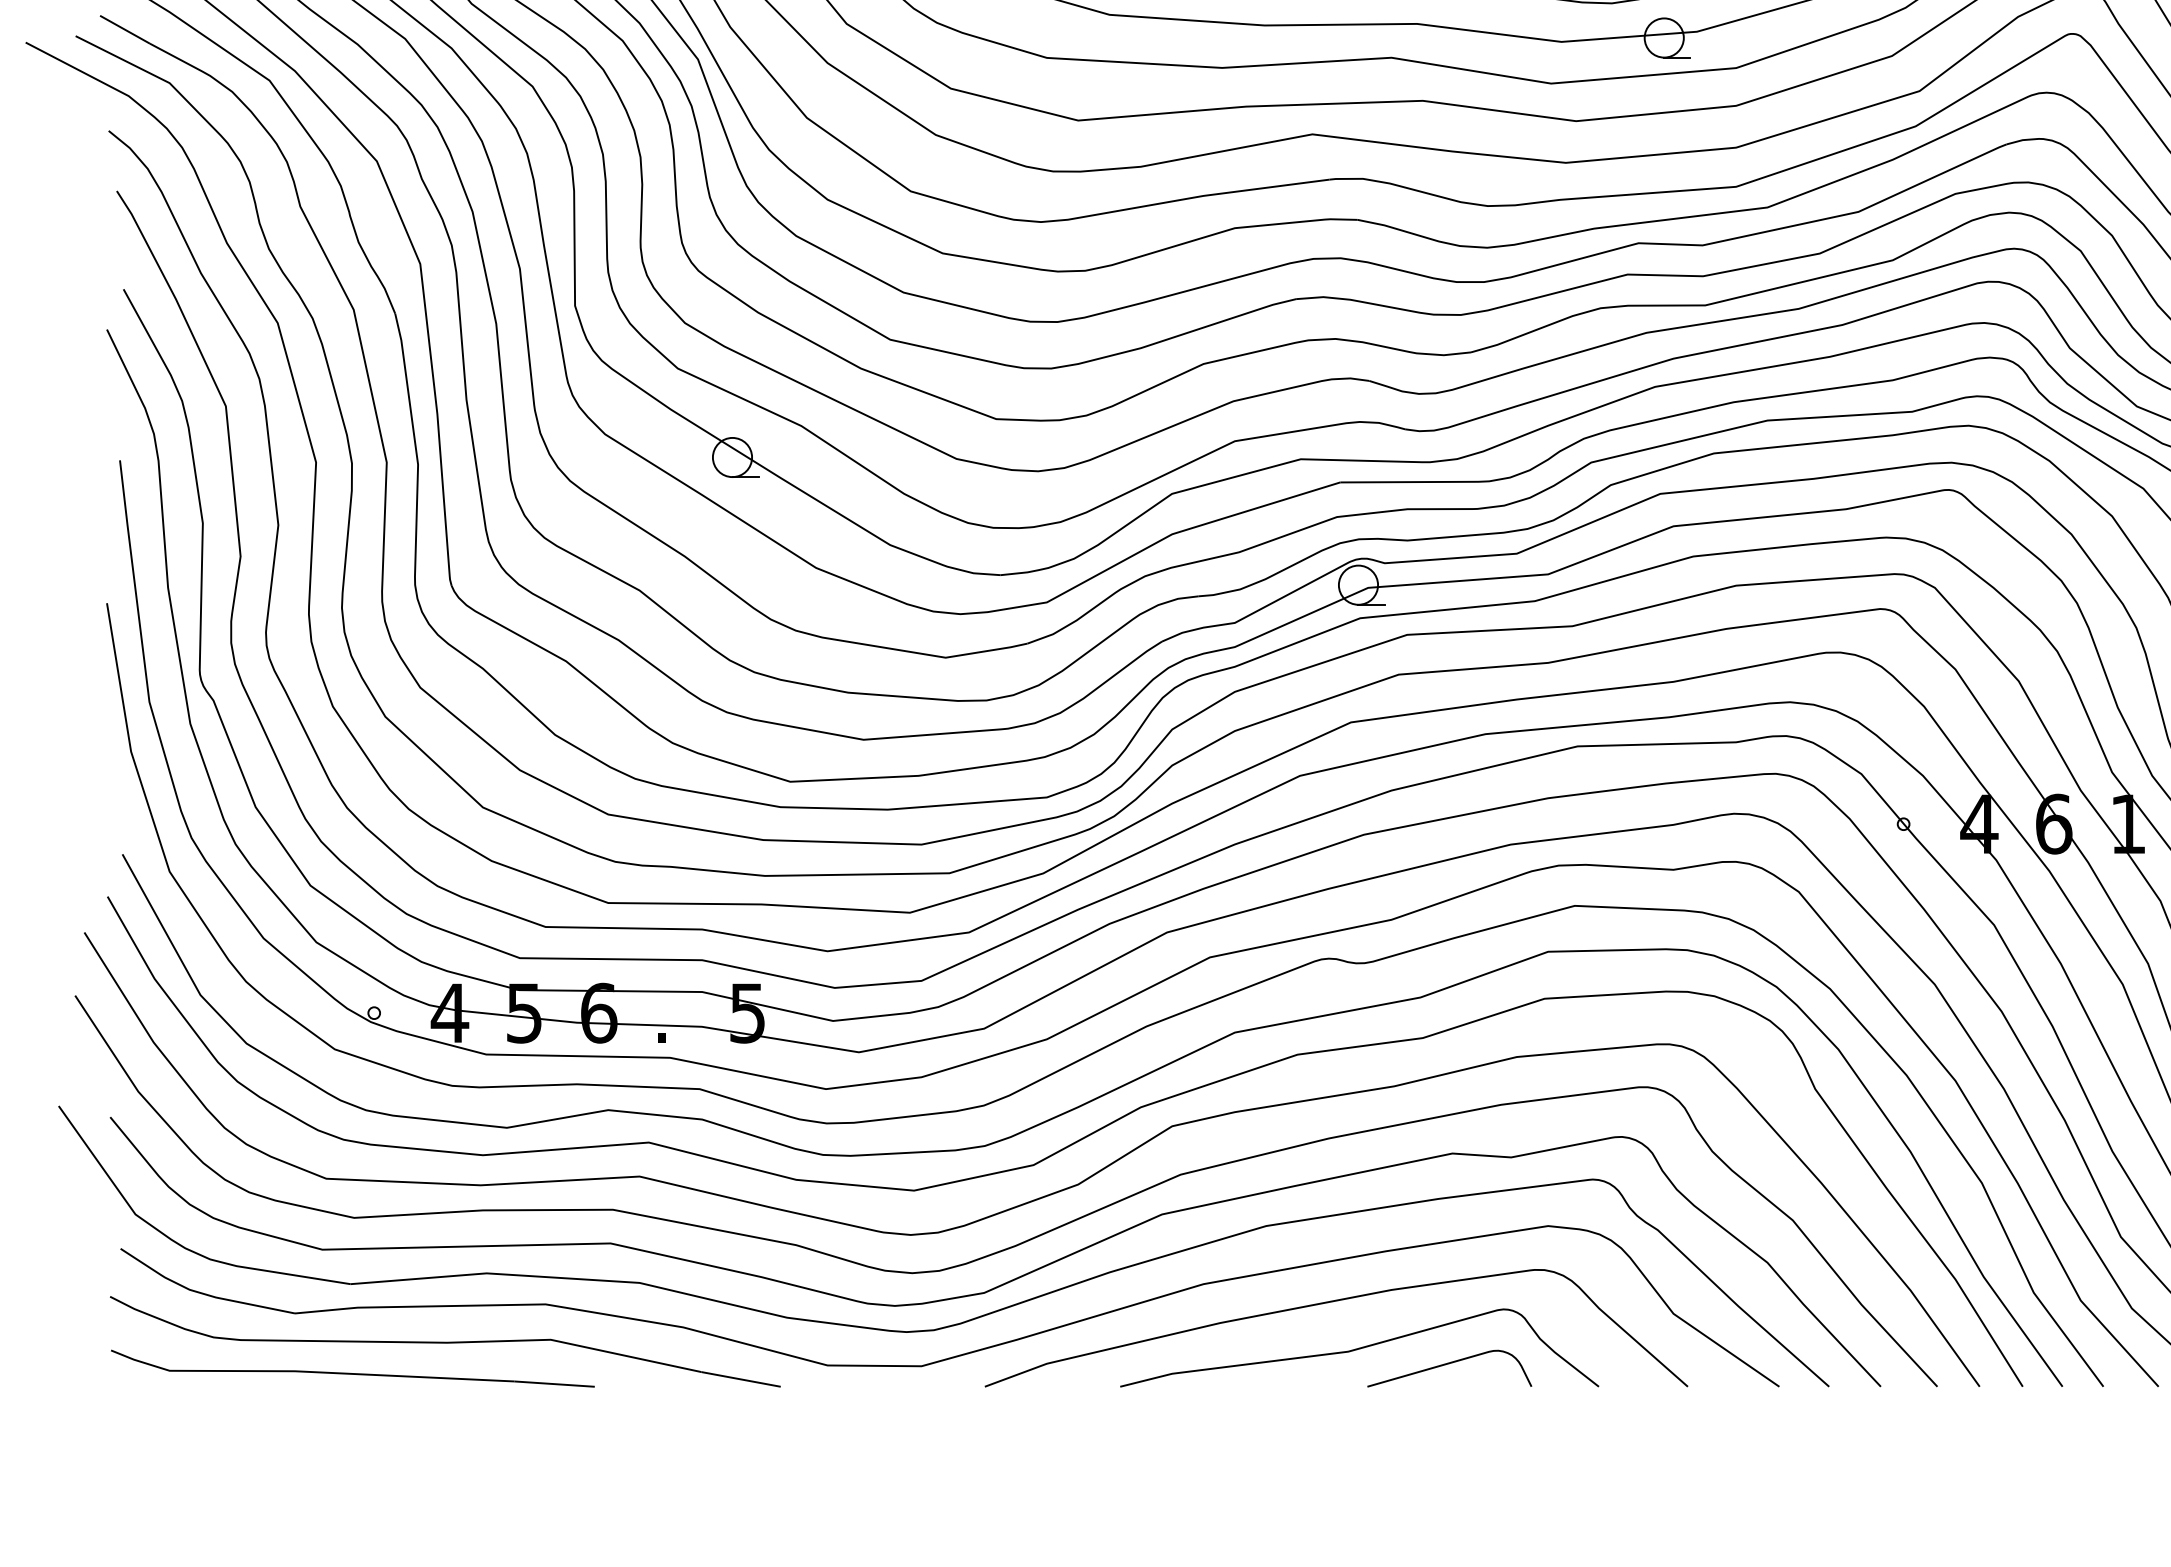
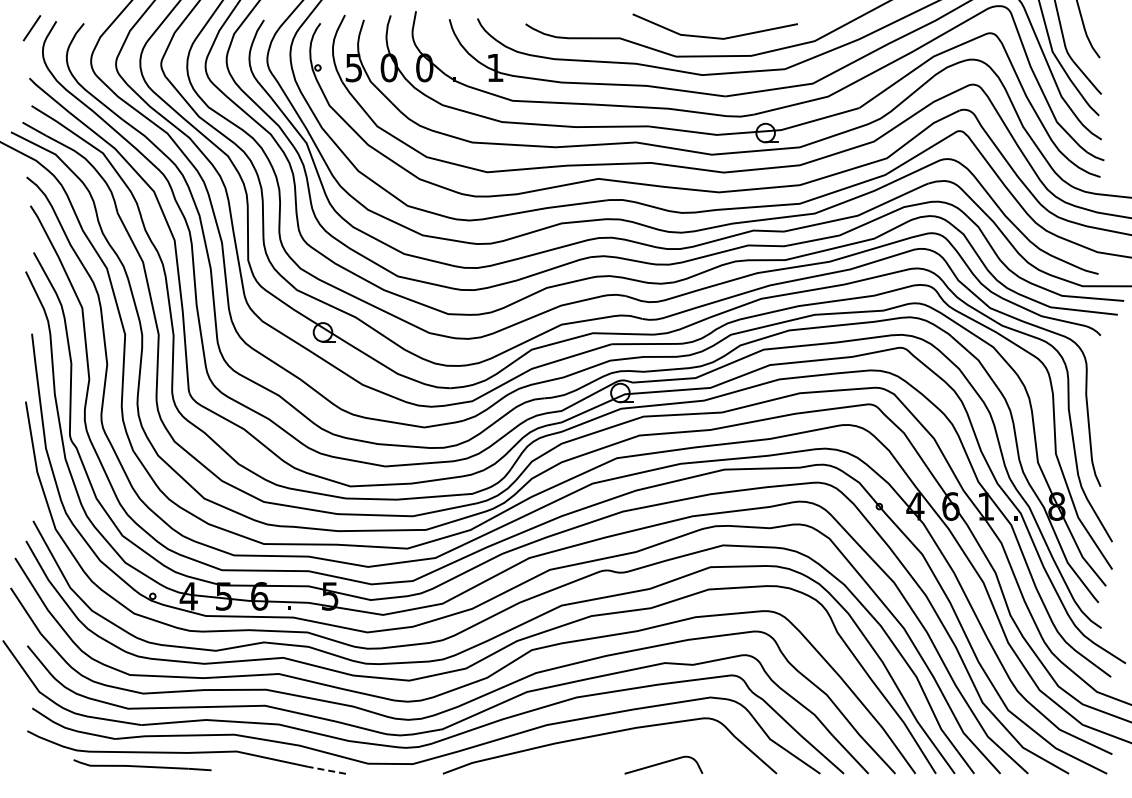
curve: (1358, 1348) -> (620, 755), removed
part: (352, 1367) -> (142, 764), size x0.6
line: (739, 1379) -> (326, 770), solid -> dashed

